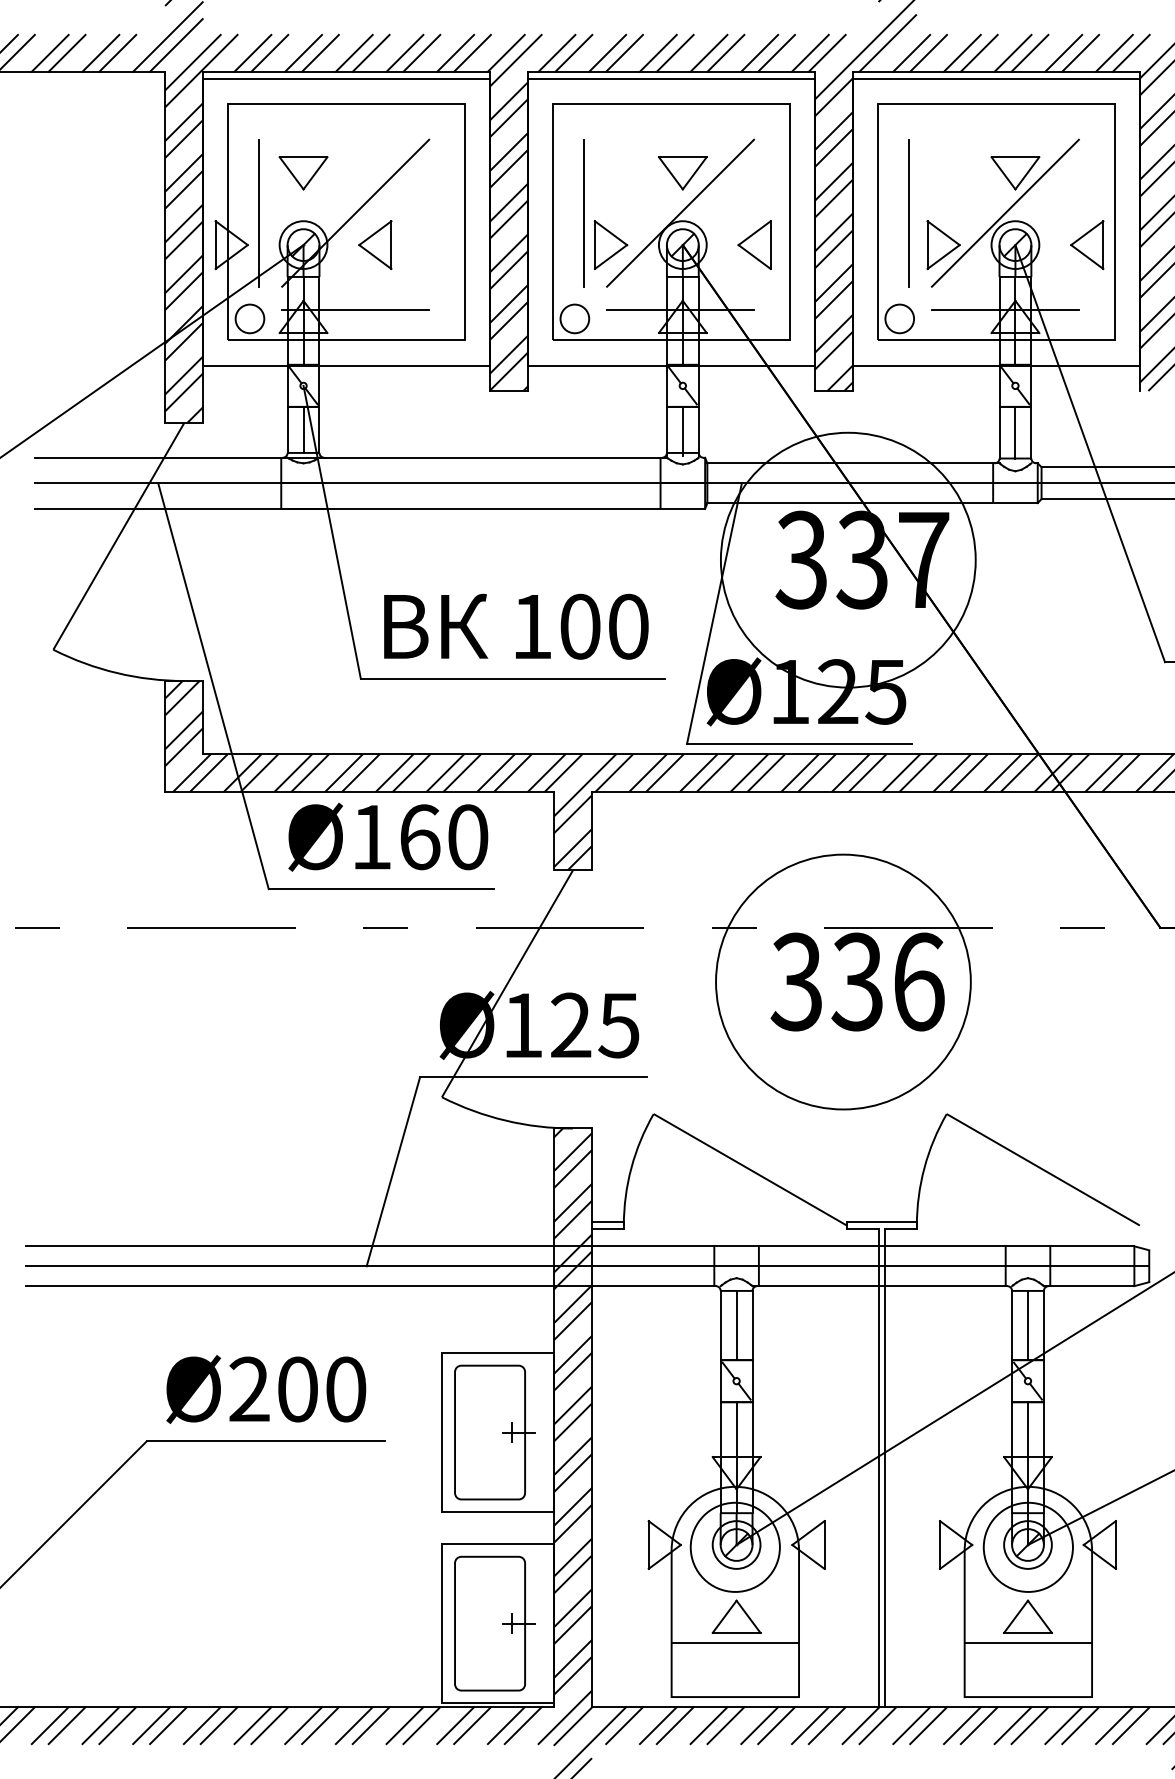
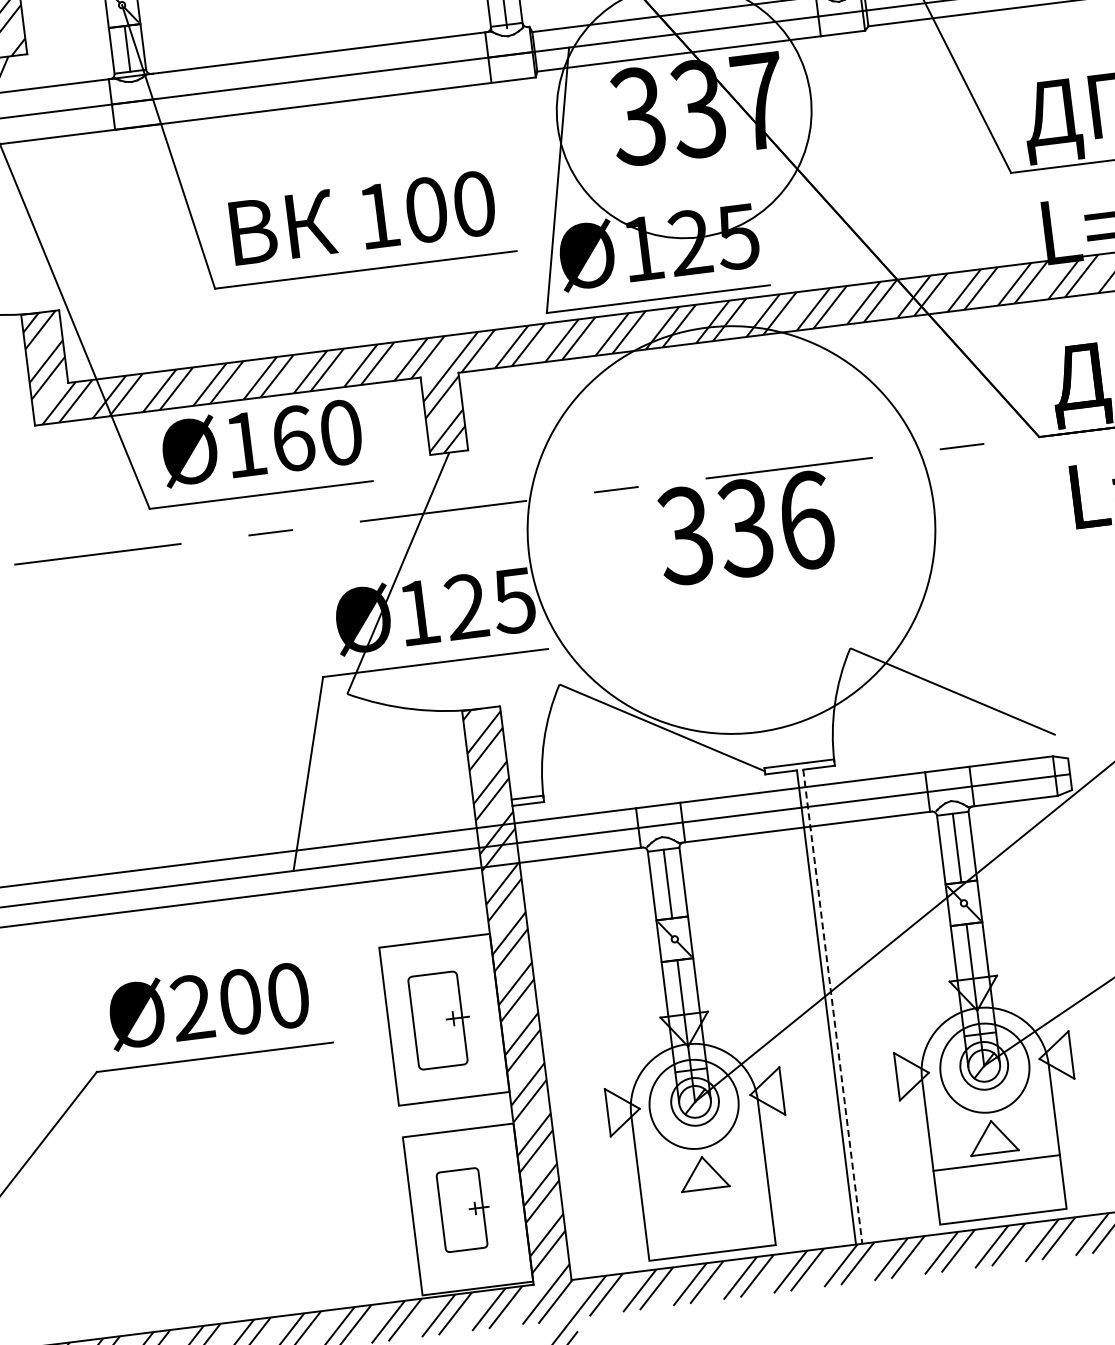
circle: (843, 981) -> (731, 529), size x1.6
part: (494, 1432) -> (440, 1020), size x0.7
line: (885, 1467) -> (833, 1006), solid -> dashed
part: (494, 1623) -> (464, 1209), size x0.6
line: (735, 1642) -> (706, 1198), removed

